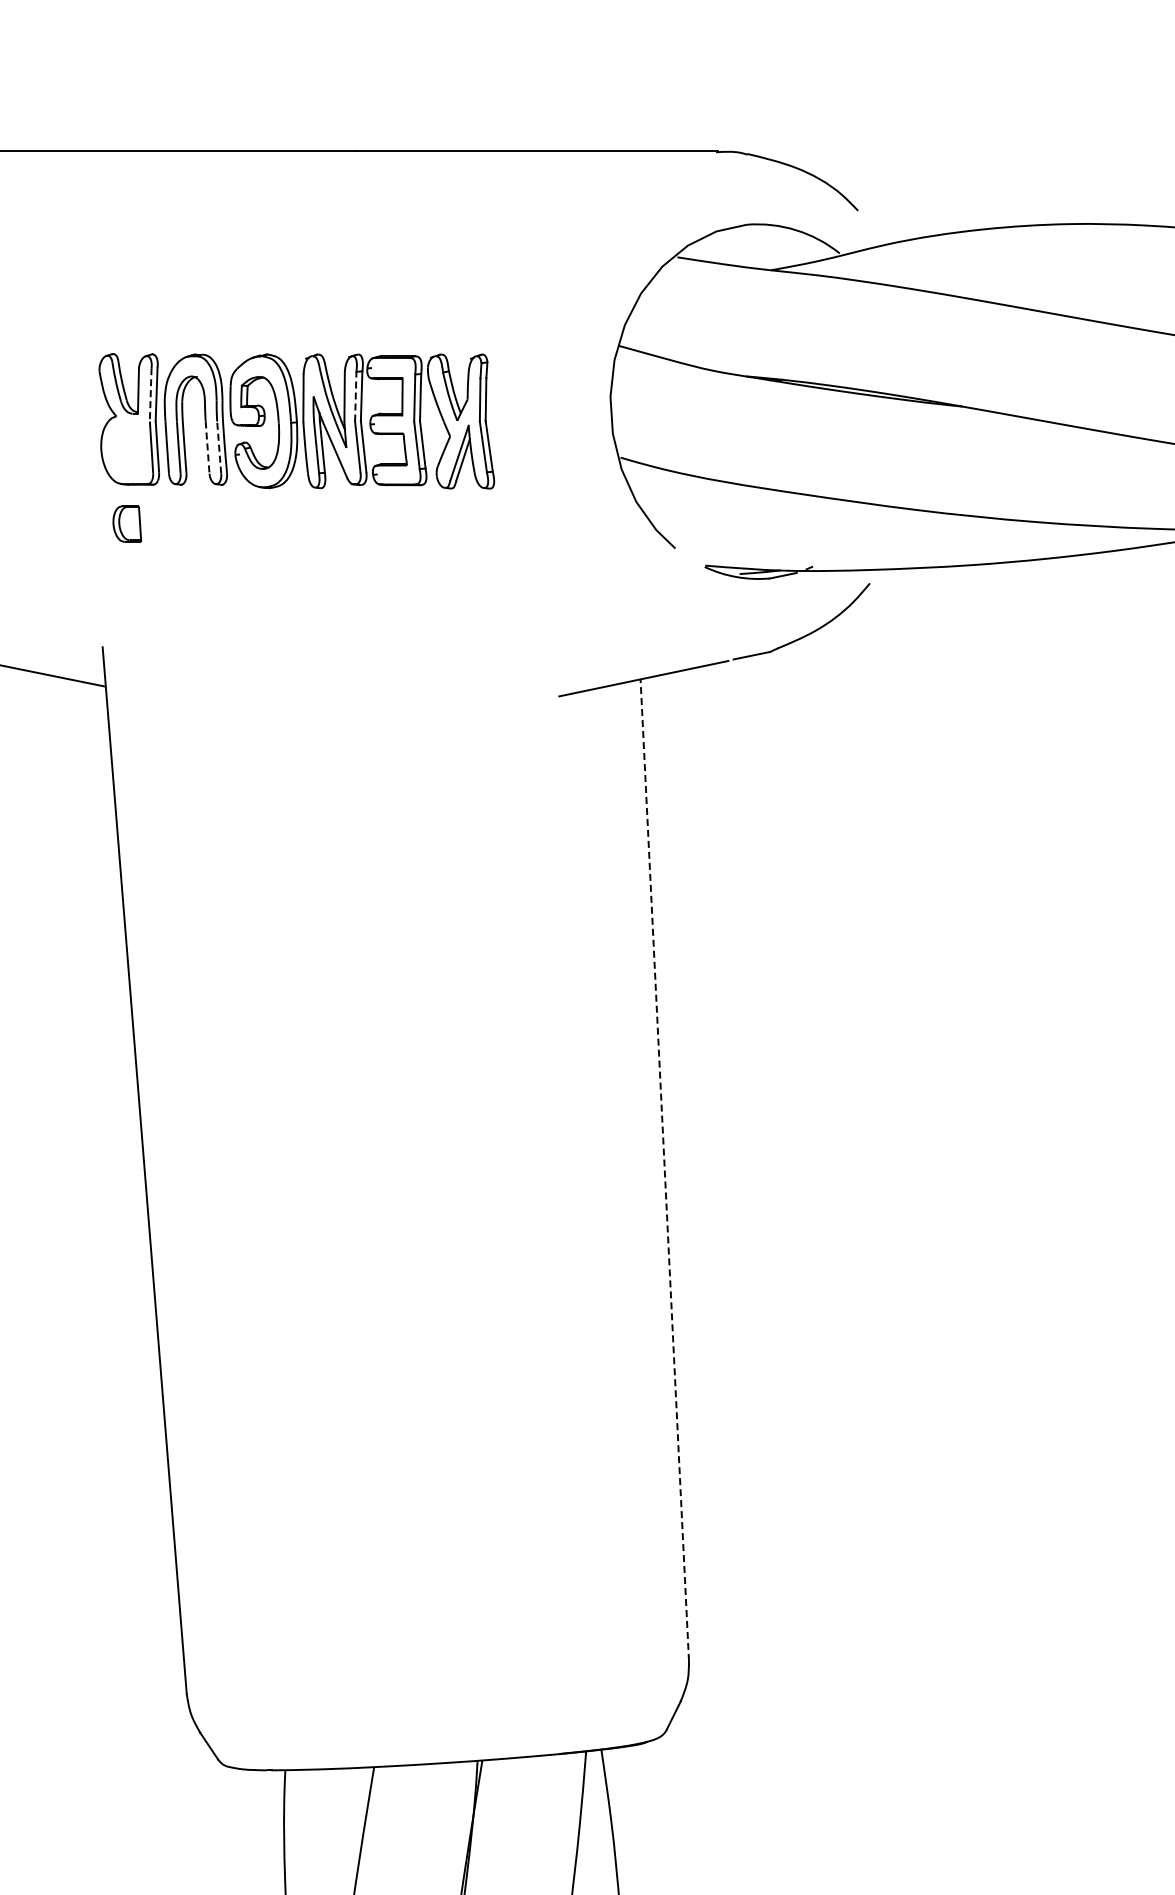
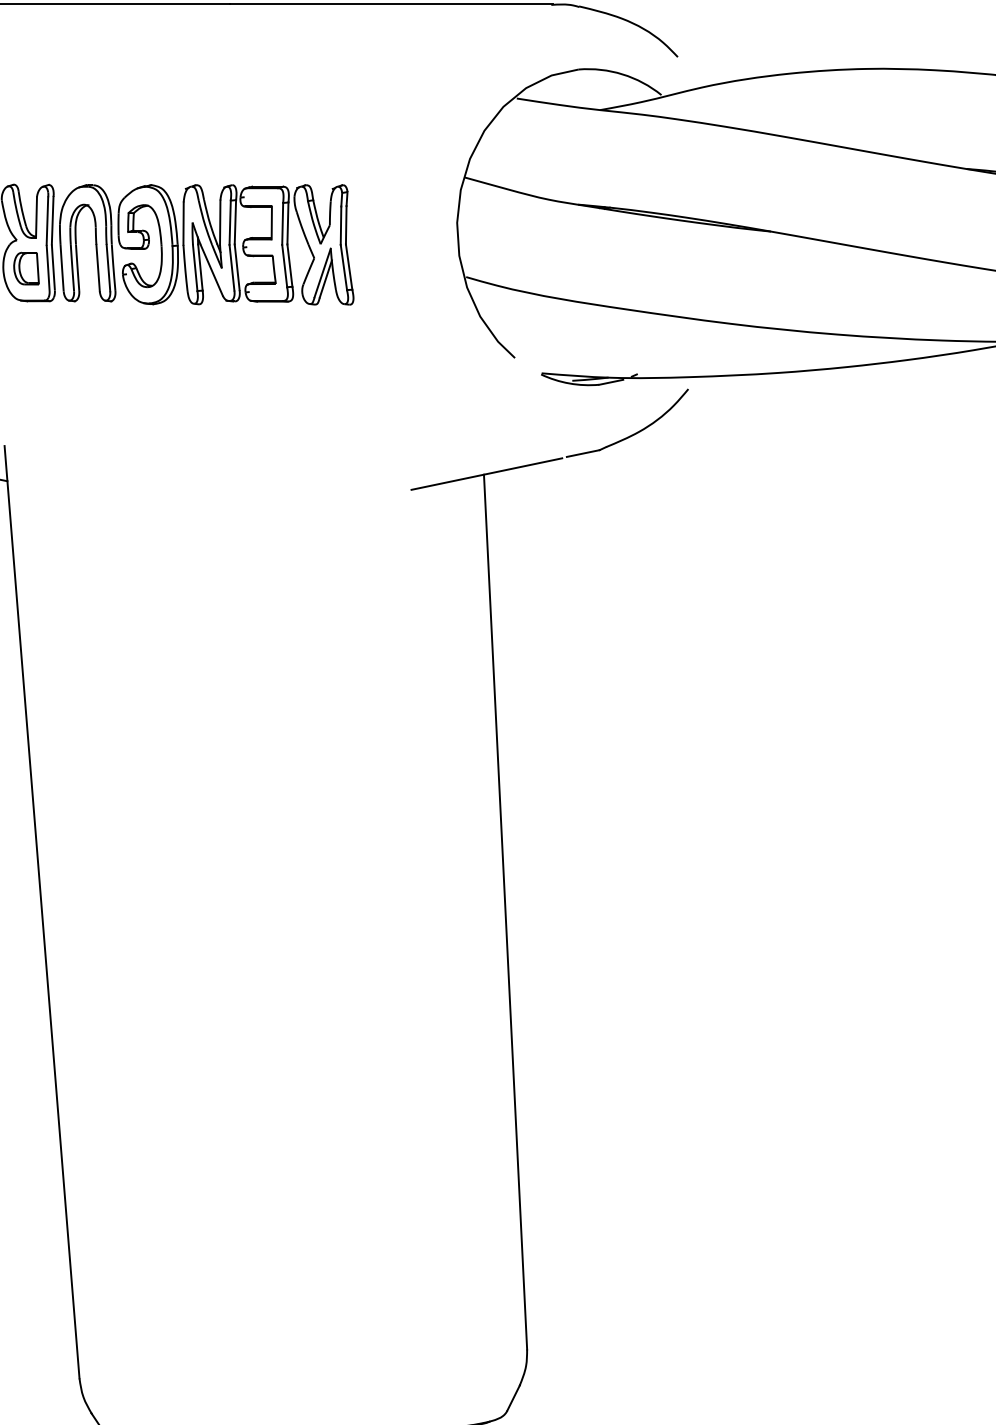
line: (150, 394) -> (47, 220), dashed -> solid
line: (355, 396) -> (229, 222), dashed -> solid
line: (219, 447) -> (108, 268), dashed -> solid
line: (207, 448) -> (98, 268), dashed -> solid
part: (127, 523) -> (26, 268), moved
line: (664, 1169) -> (505, 911), dashed -> solid

